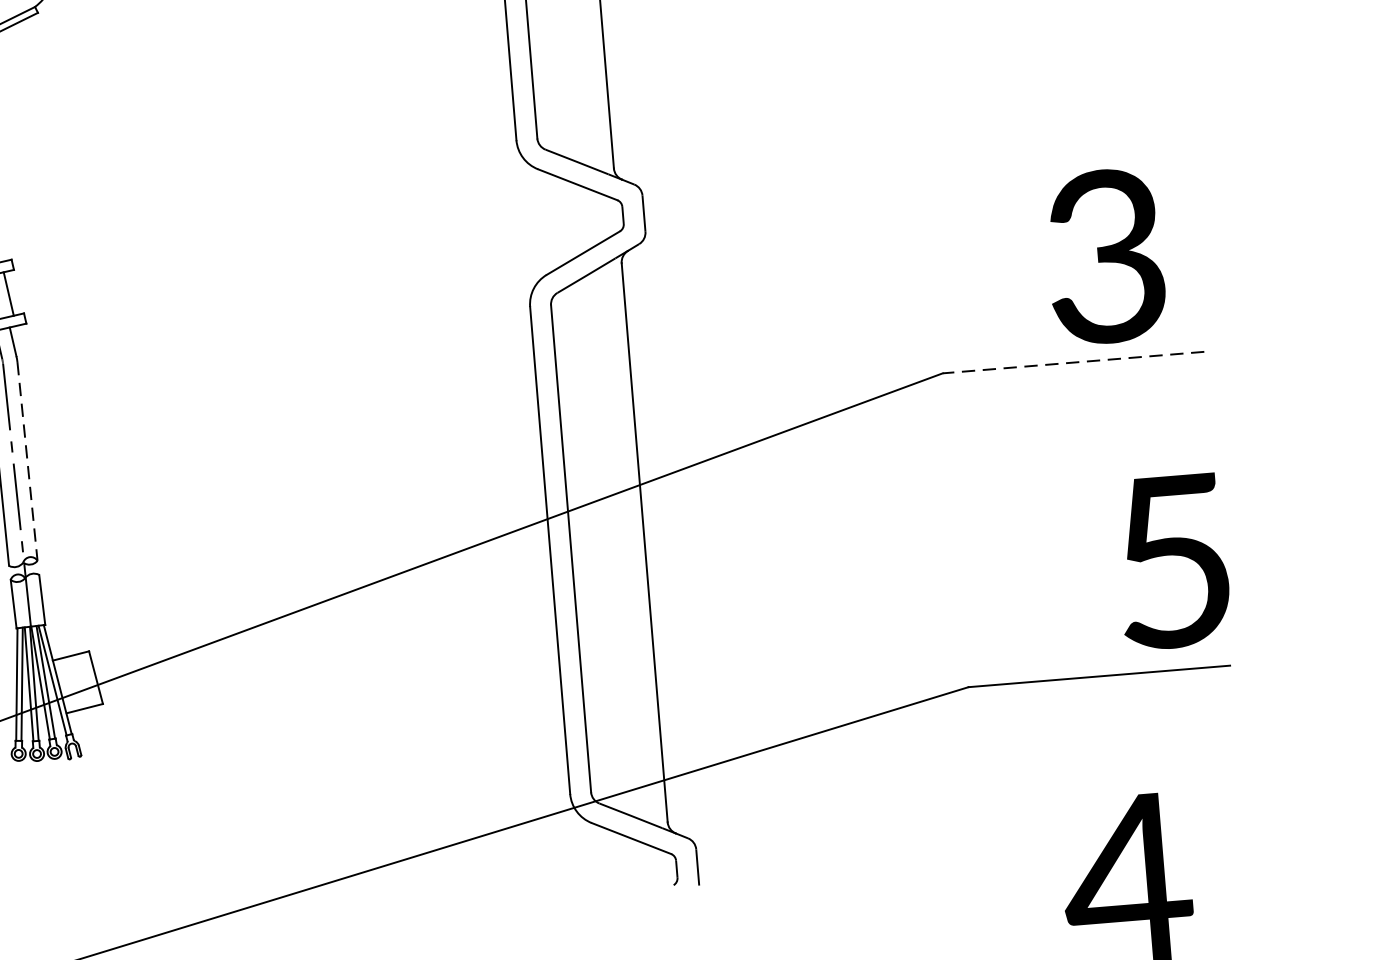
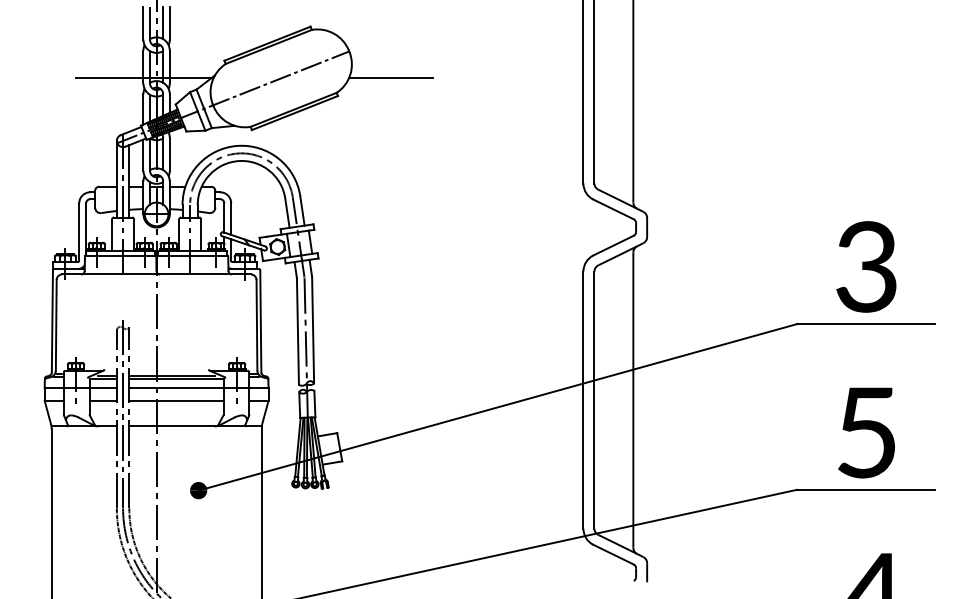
text: (1105, 255) -> (866, 266), moved
line: (1072, 363) -> (865, 324), dashed -> solid
line: (28, 460) -> (313, 330), dashed -> solid
text: (1172, 561) -> (866, 432), moved

